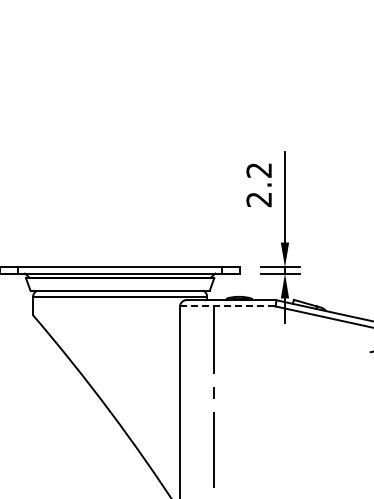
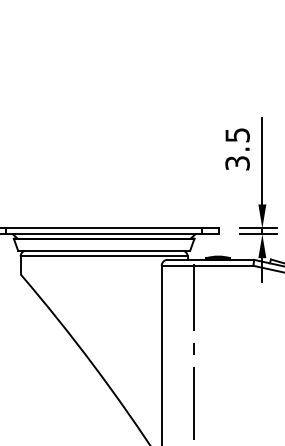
text: (259, 185) -> (237, 149), 2.2 -> 3.5
line: (227, 306) -> (207, 265), dashed -> solid

